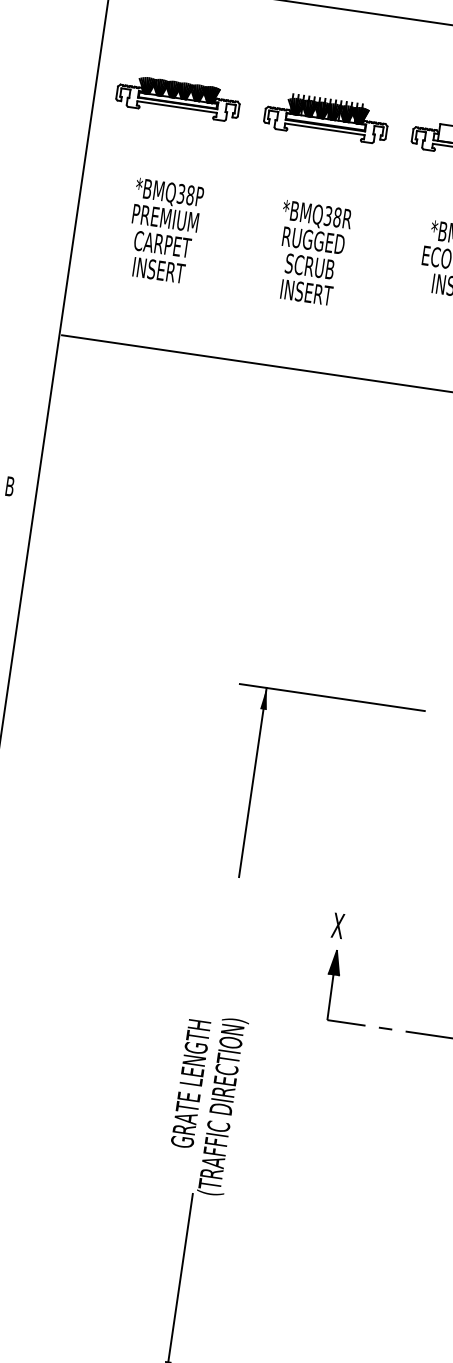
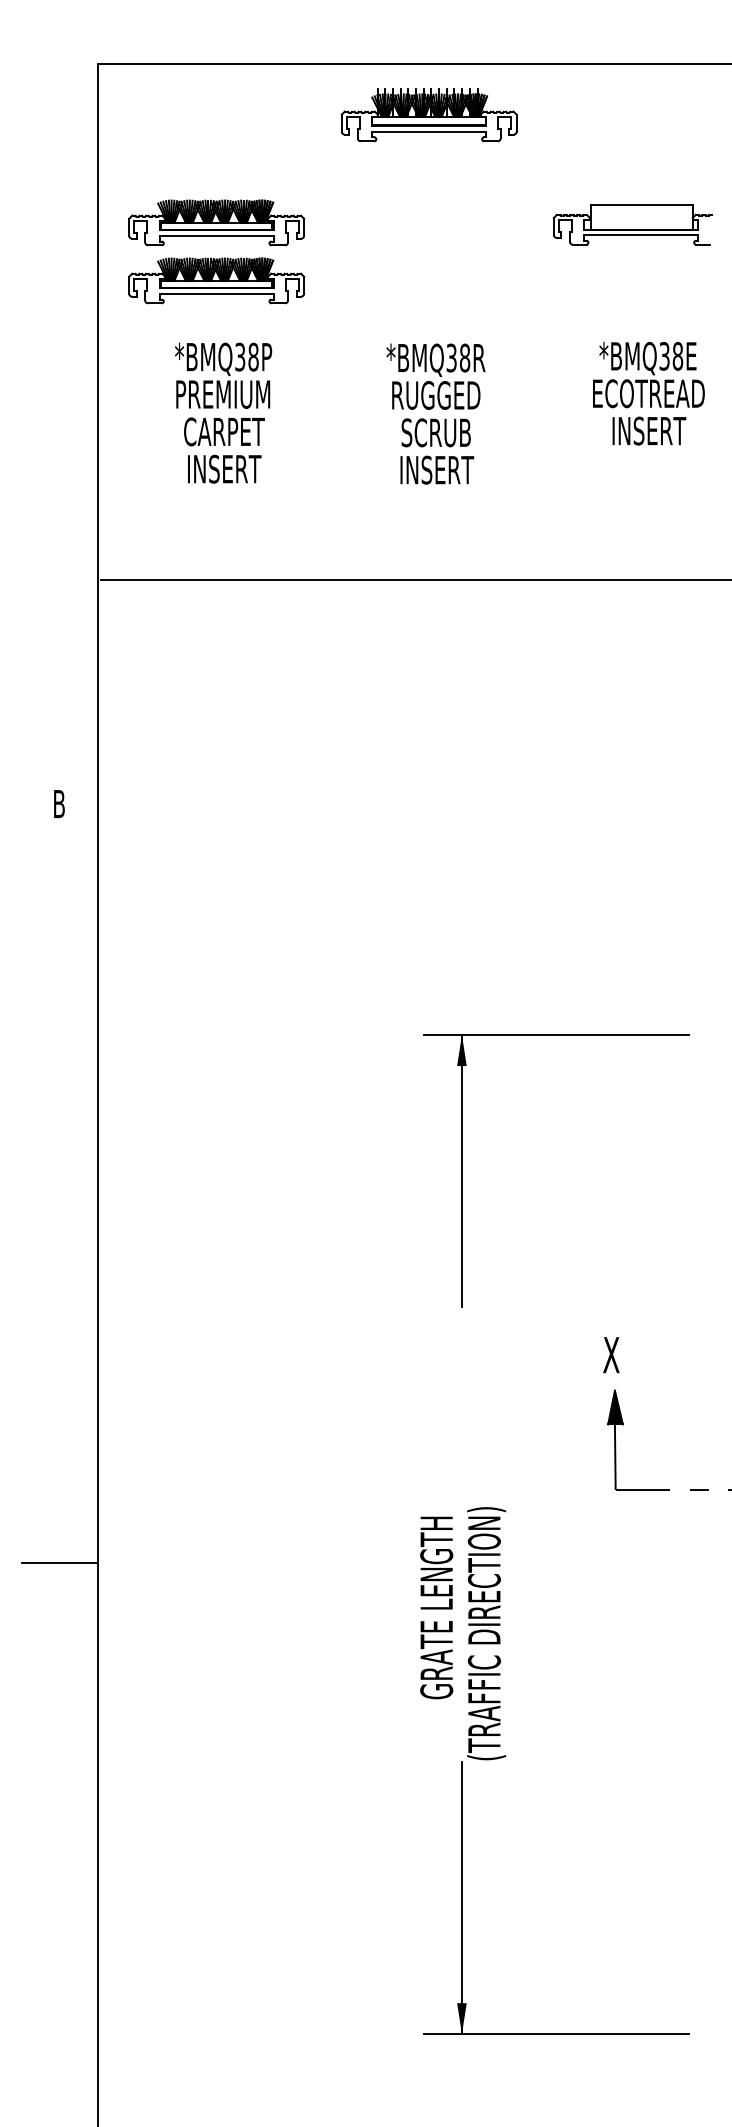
part: (326, 118) -> (428, 115), moved
part: (172, 138) -> (216, 280), added

